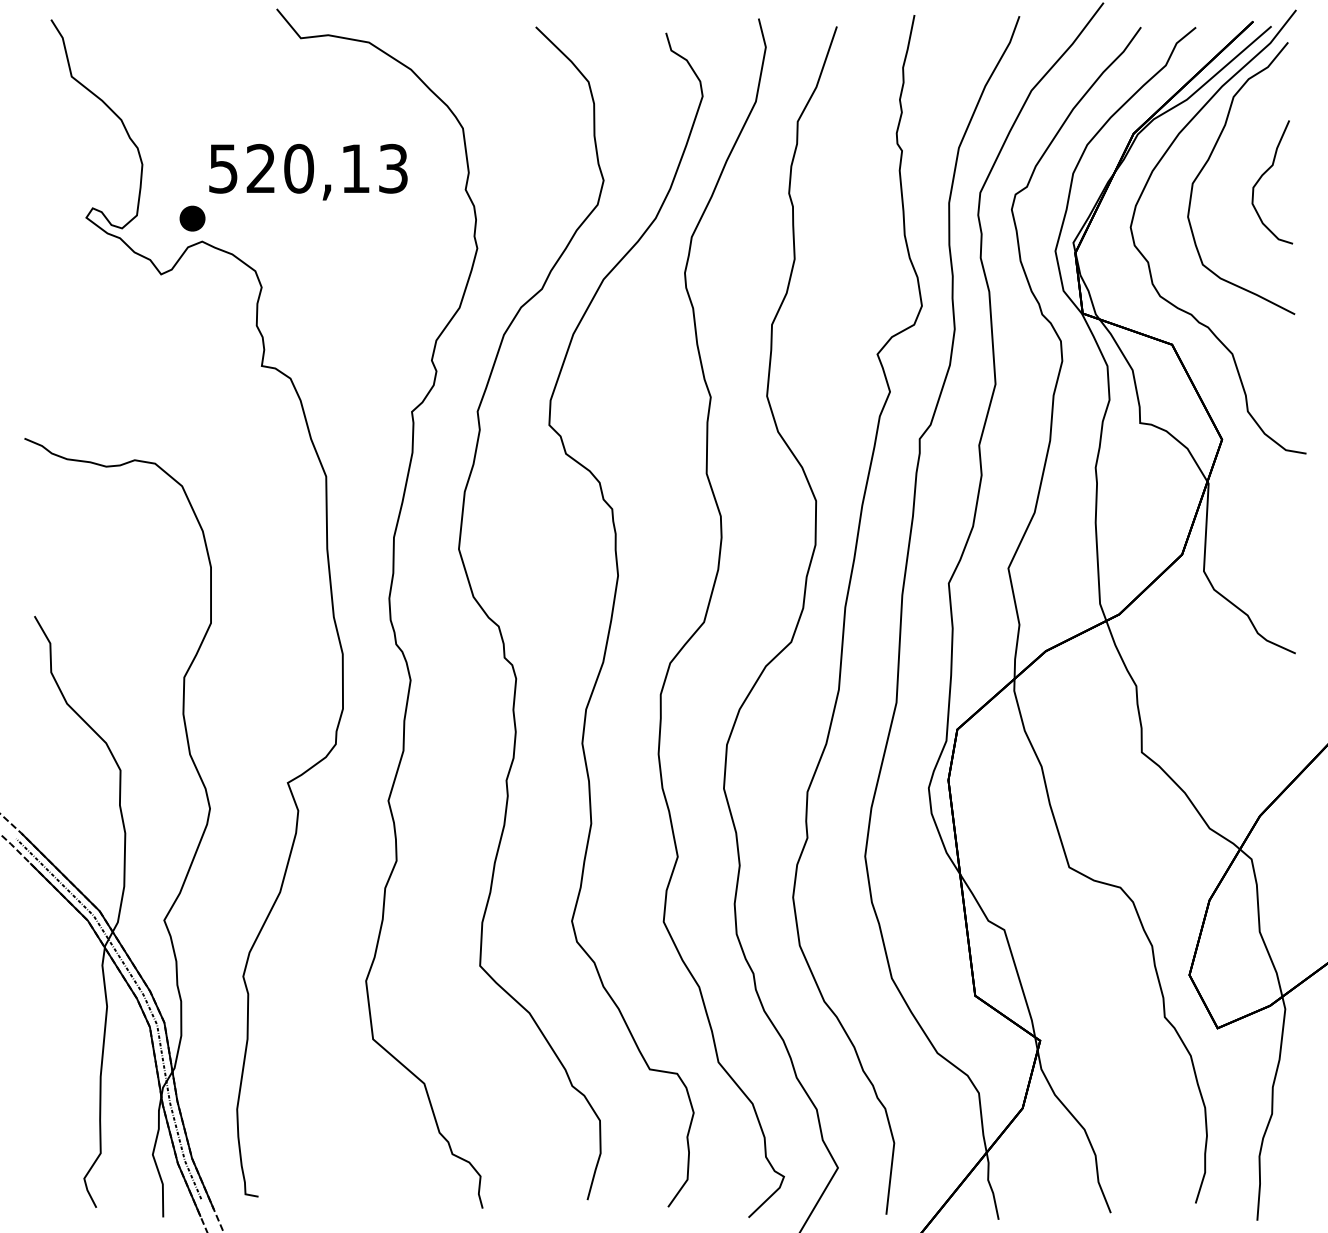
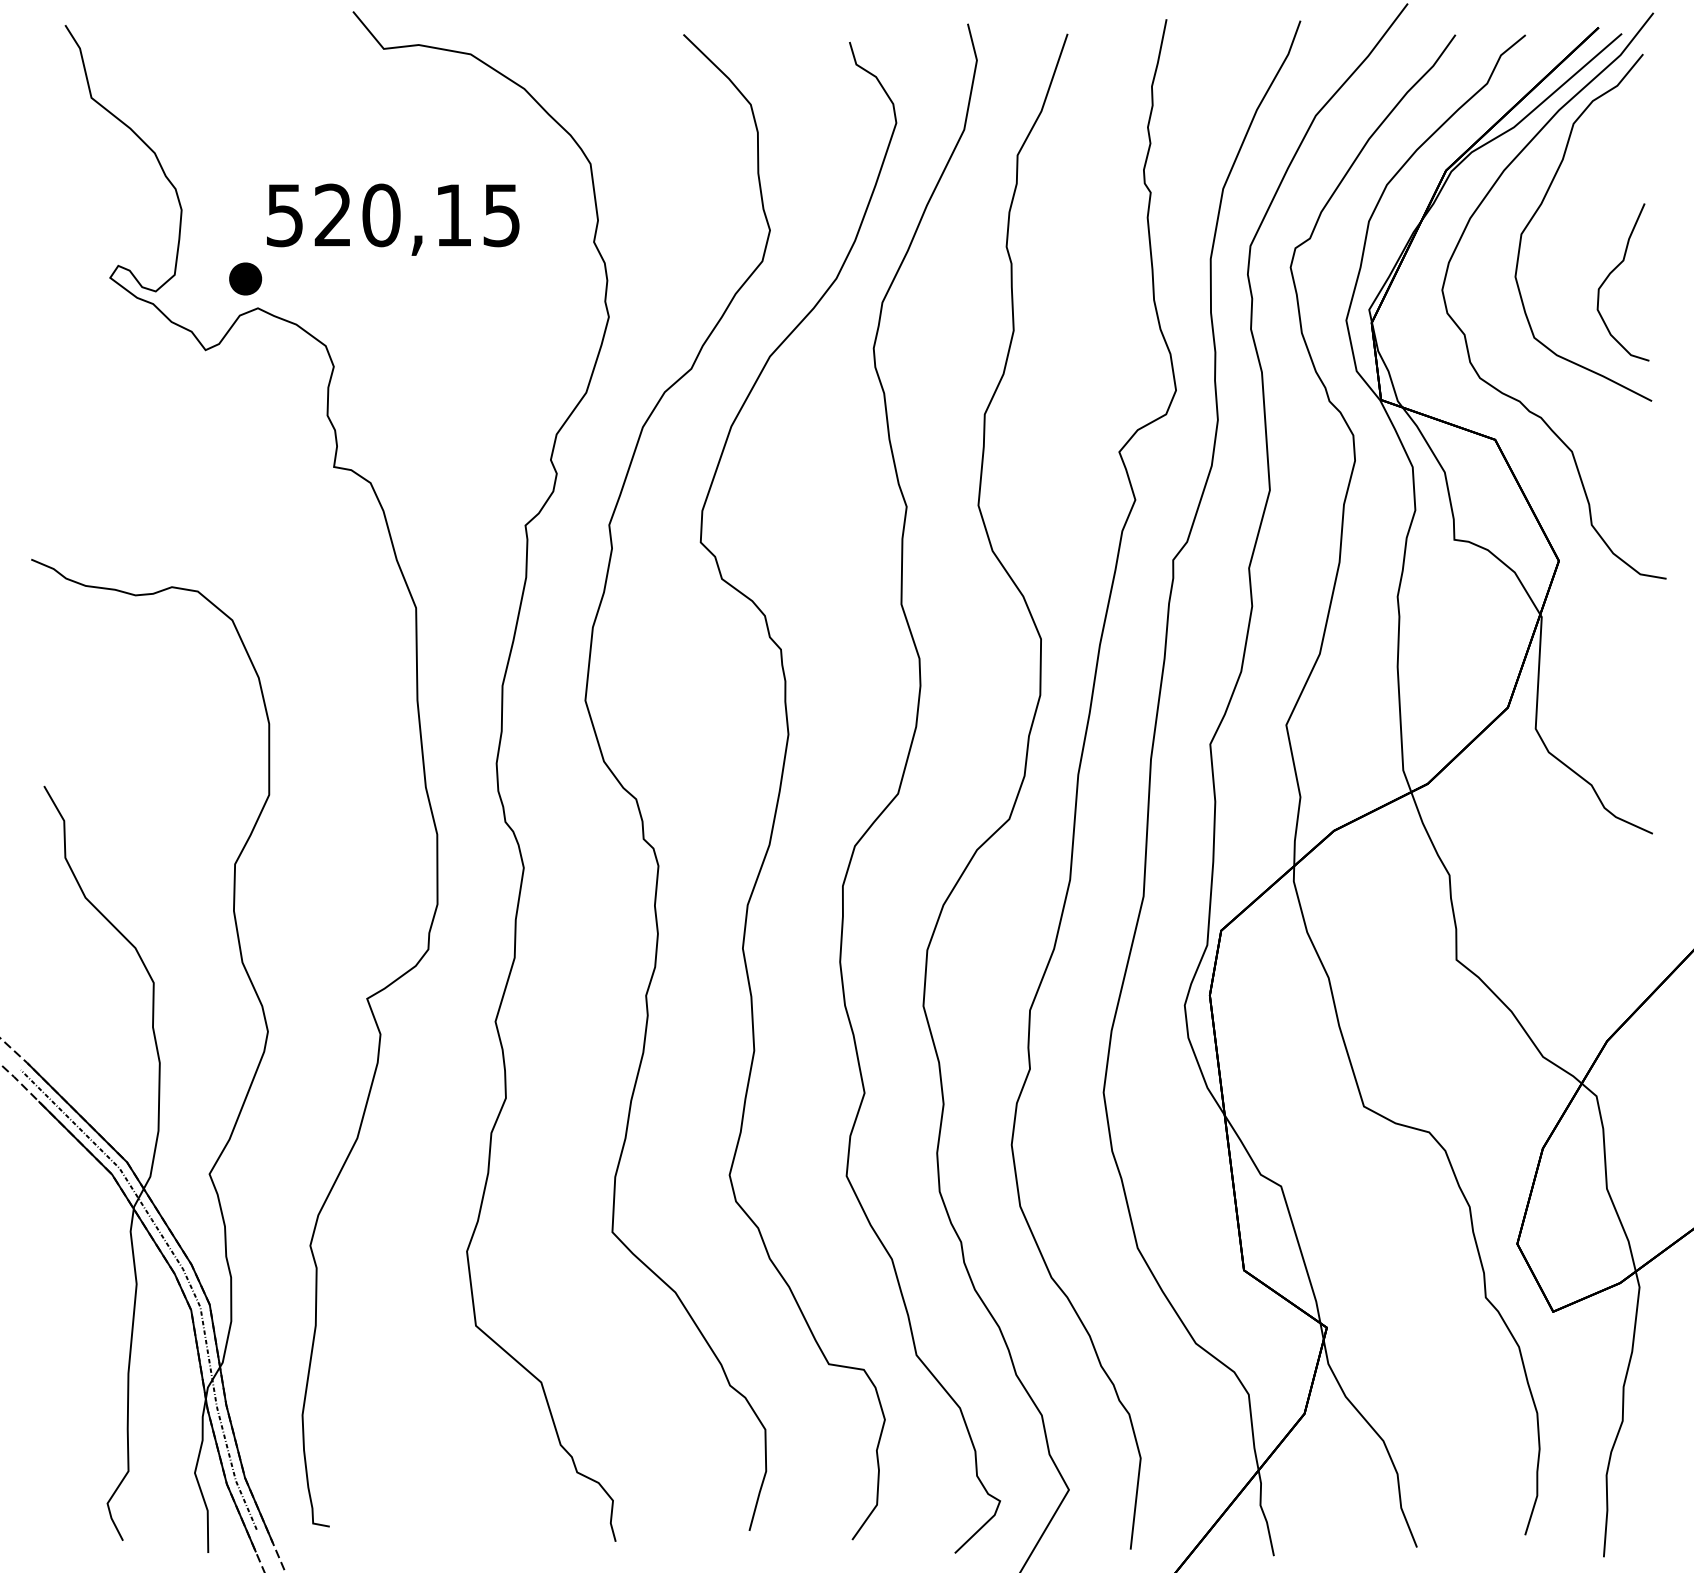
text: (393, 168) -> (501, 215), 520,13 -> 520,15
part: (1264, 174) -> (1612, 272), moved

